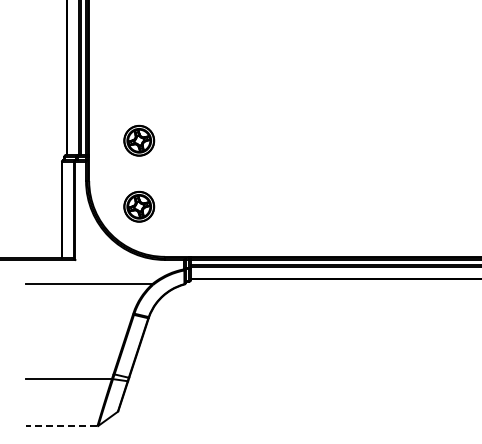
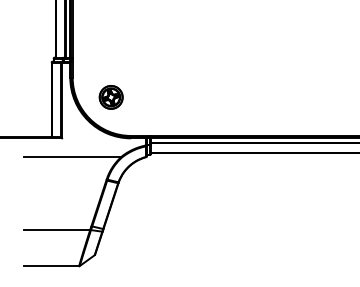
part: (139, 140) -> (111, 46), removed
line: (61, 426) -> (51, 266), dashed -> solid

